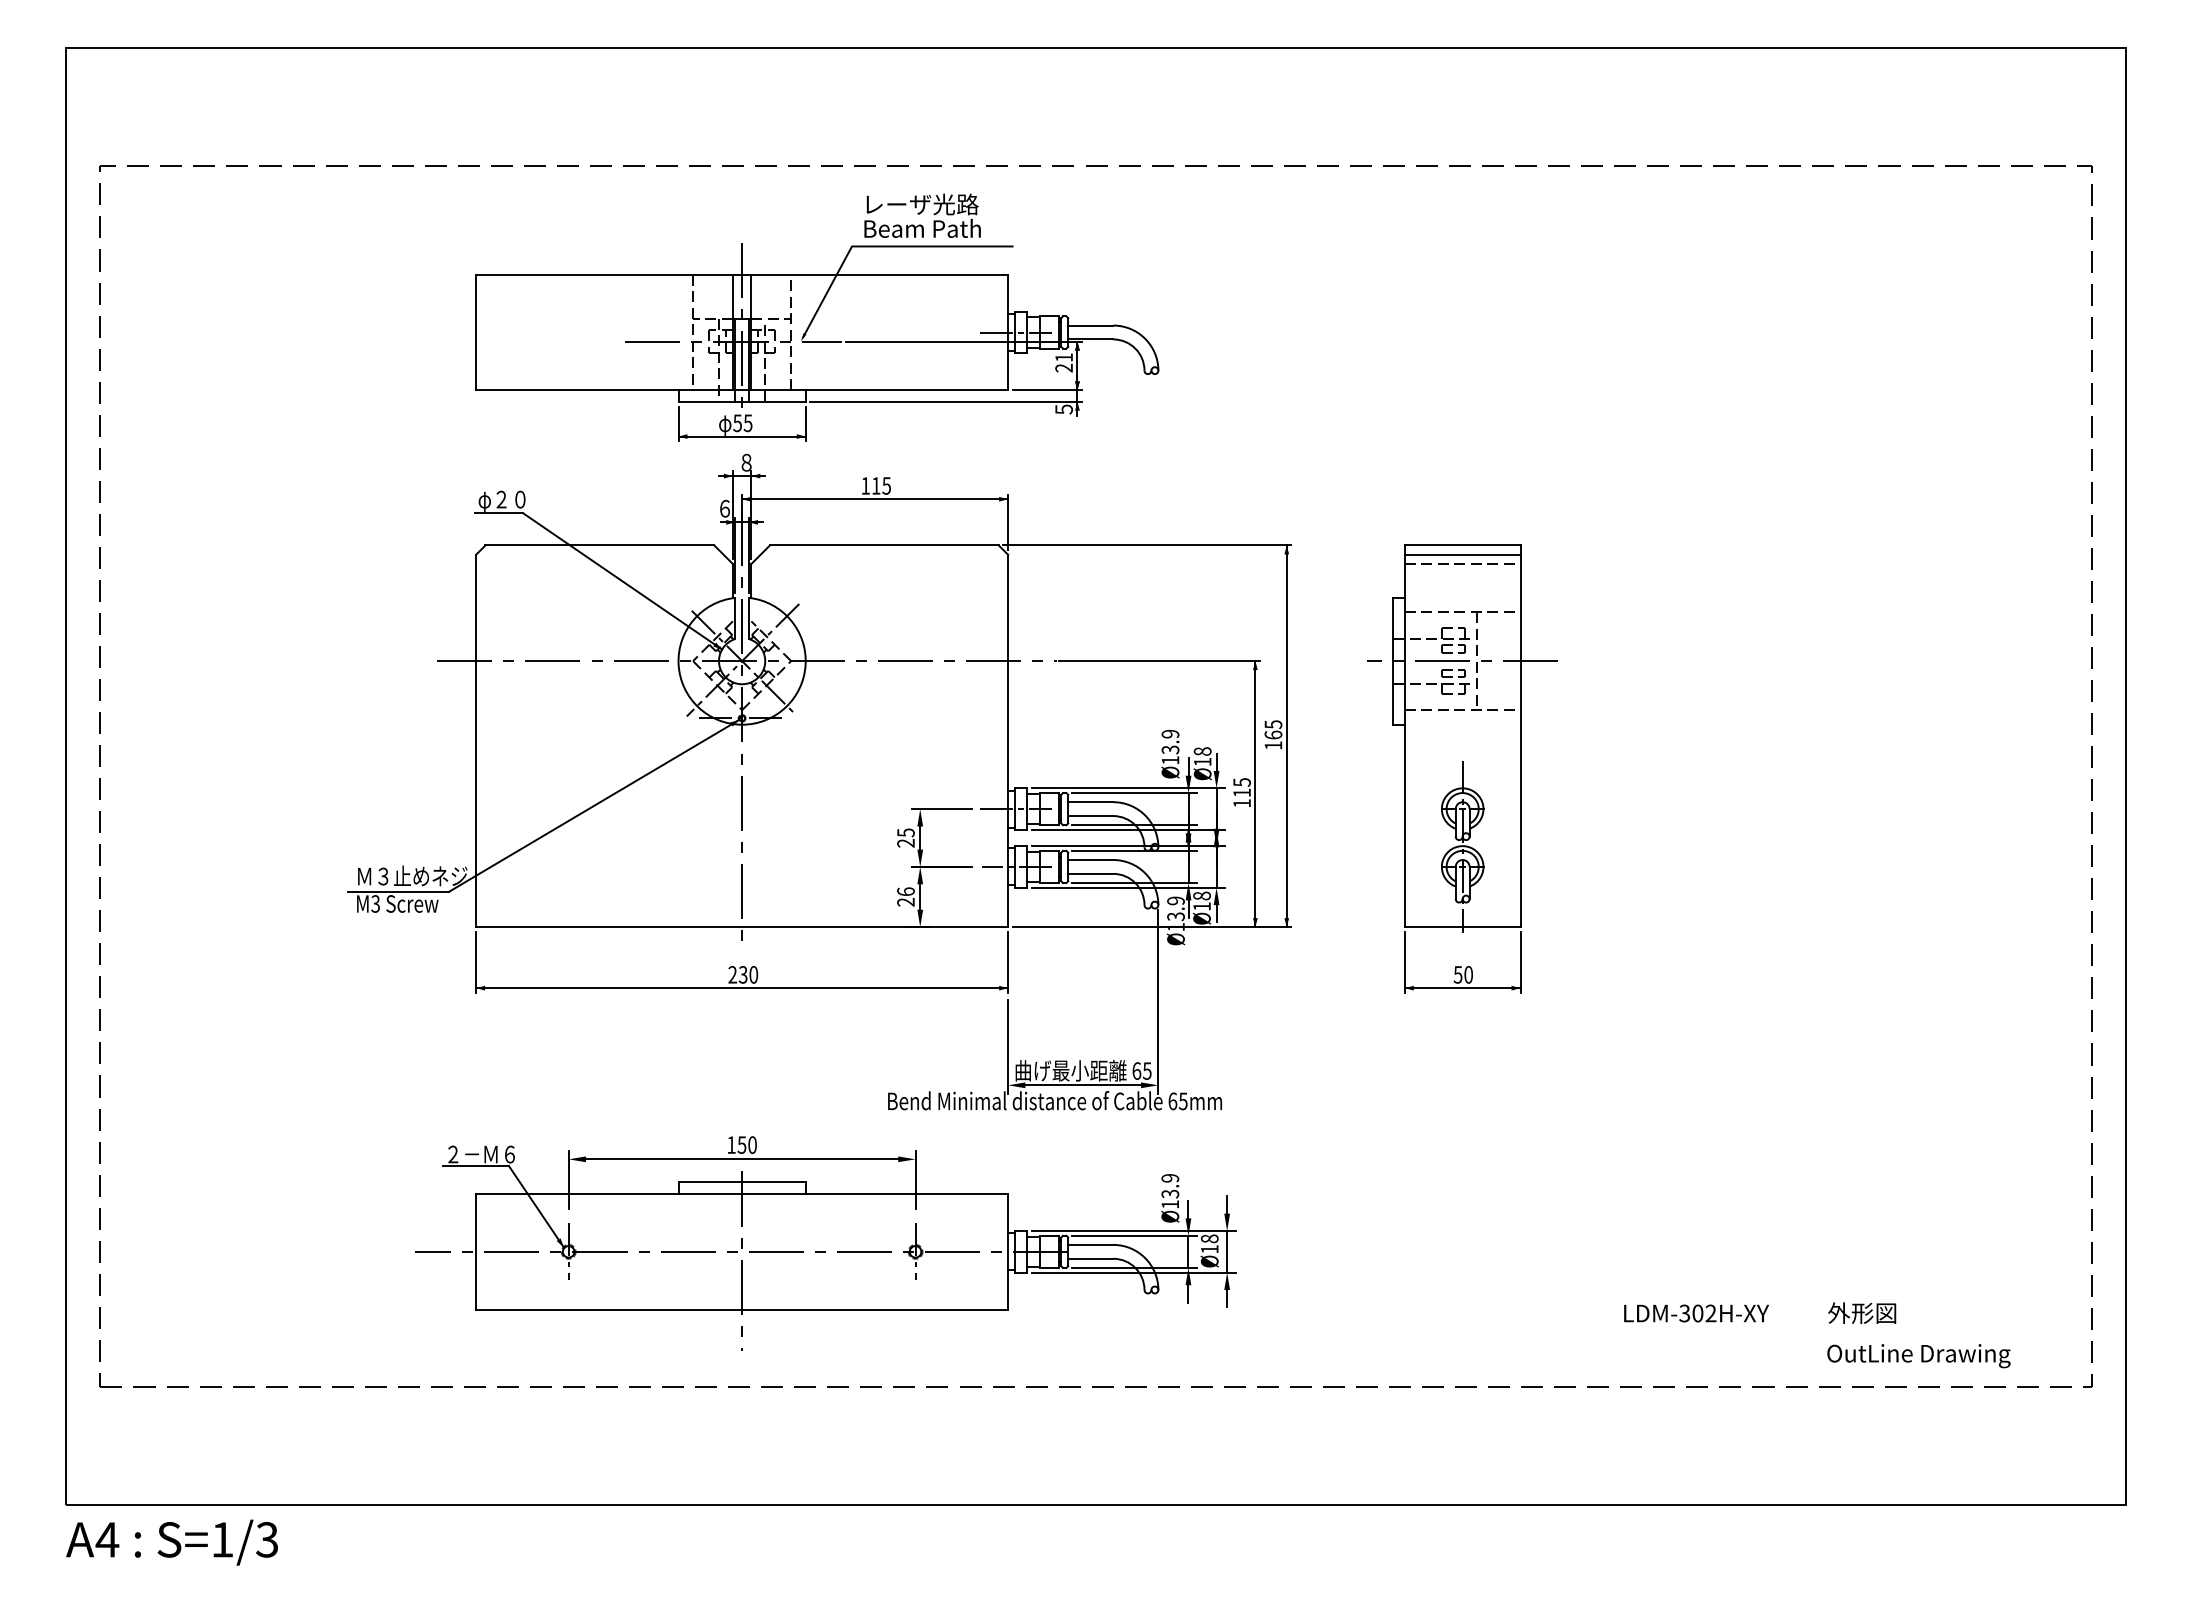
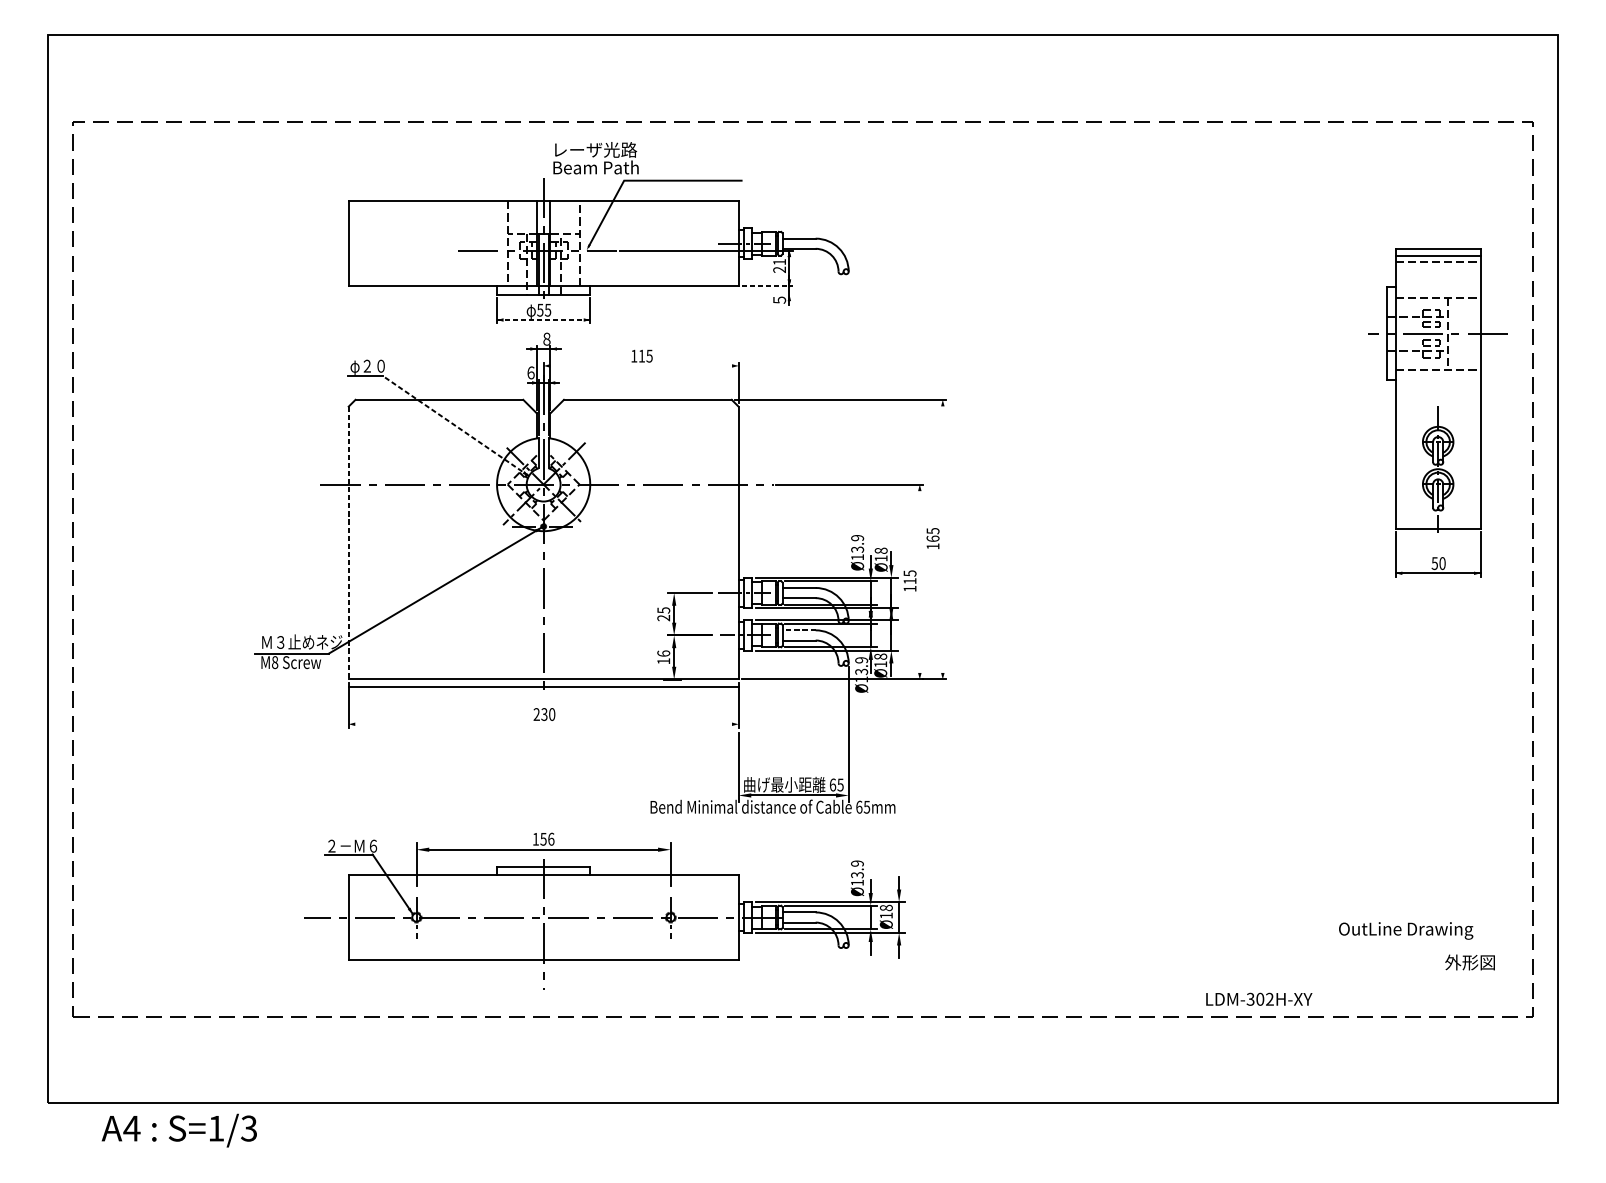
text: (922, 215) -> (595, 157), moved
line: (1047, 390) -> (767, 286), solid -> dashed
line: (946, 401) -> (693, 294), removed
line: (742, 436) -> (543, 319), solid -> dashed
line: (875, 499) -> (641, 366), removed
line: (622, 581) -> (455, 426), solid -> dashed
line: (1286, 736) -> (942, 539), removed
line: (476, 741) -> (348, 543), solid -> dashed
part: (1462, 768) -> (1438, 412), moved
line: (1255, 794) -> (919, 582), removed
line: (1090, 860) -> (798, 630), solid -> dashed
text: (905, 902) -> (663, 661), 26 -> 16
text: (375, 903) -> (274, 662), M3 -> M8
line: (742, 988) -> (543, 687), moved
text: (752, 1144) -> (551, 838), 150 -> 156
text: (1862, 1312) -> (1470, 961), moved
text: (1696, 1313) -> (1259, 999), moved
text: (1918, 1356) -> (1405, 931), moved
text: (171, 1542) -> (178, 1130), moved

